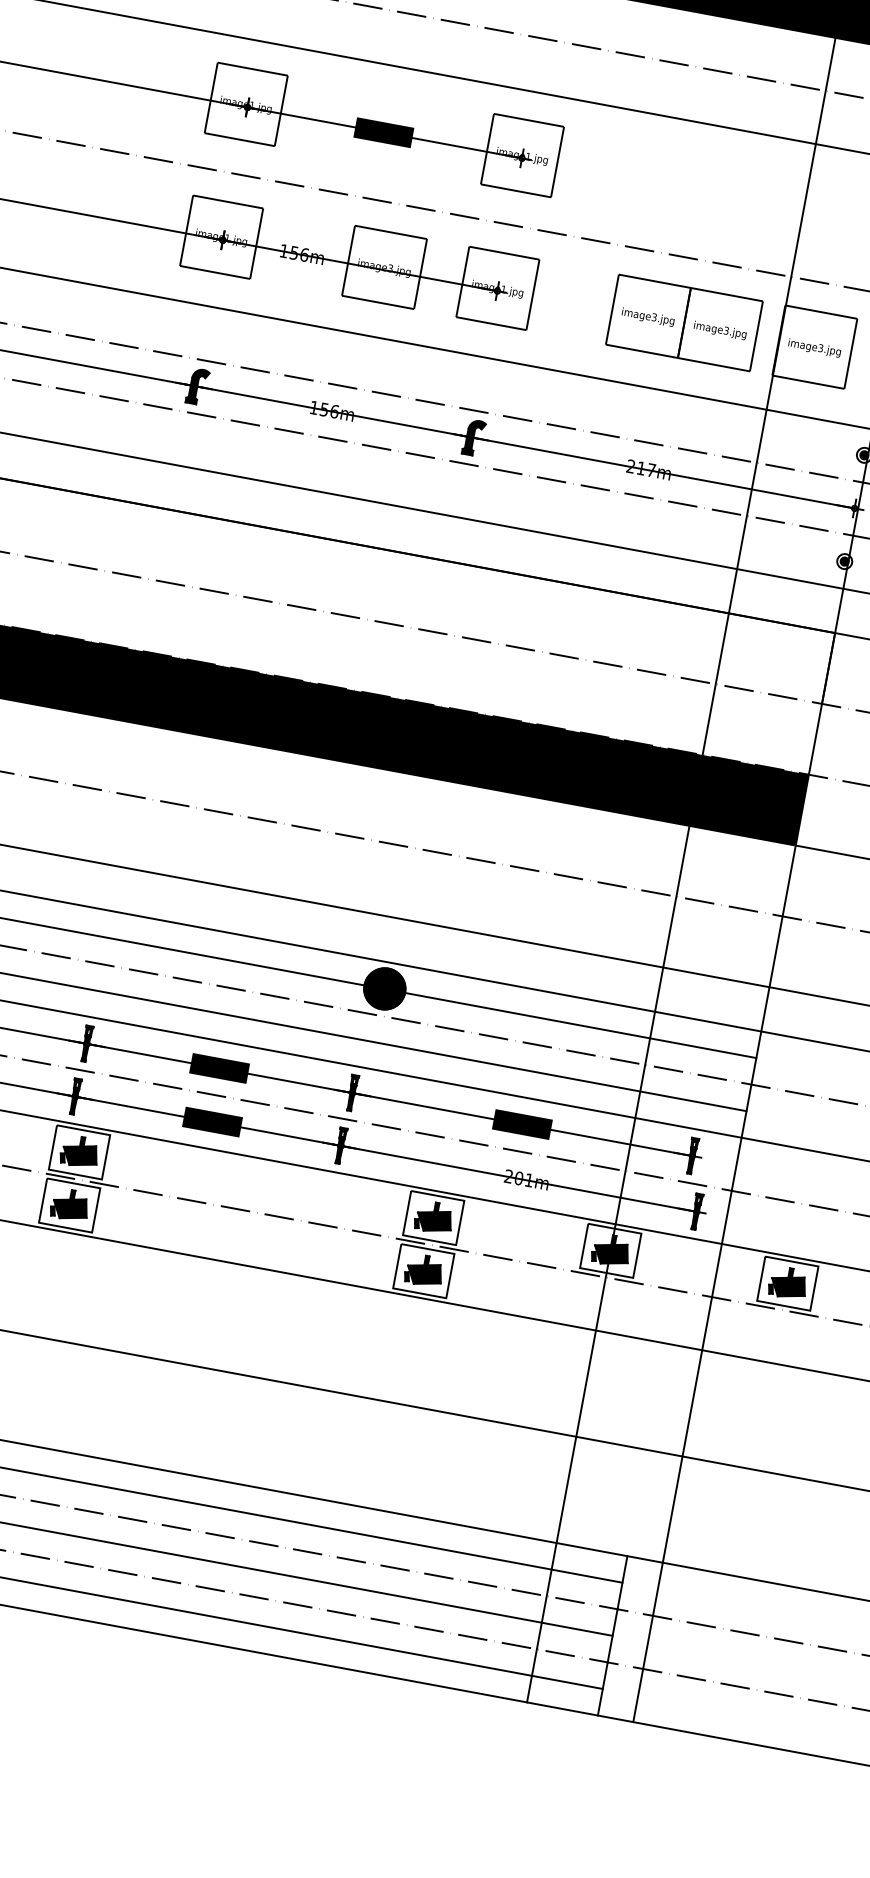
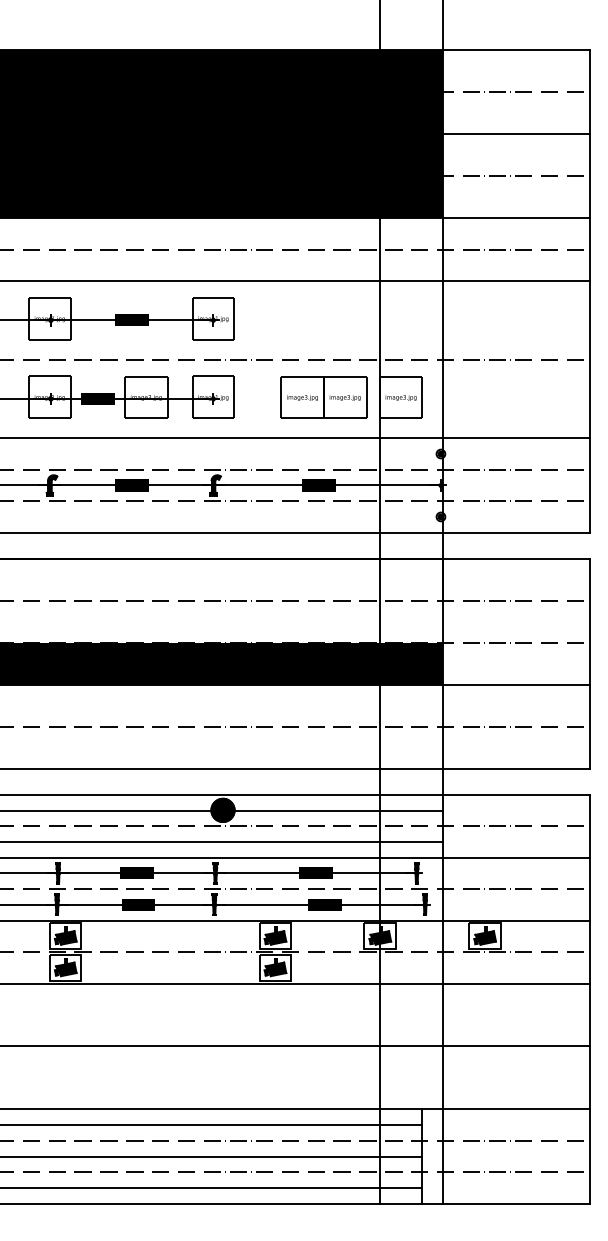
fill: (301, 254) -> (97, 398), added
fill: (331, 411) -> (131, 485), added
fill: (649, 470) -> (319, 485), added
fill: (526, 1179) -> (324, 904), added

